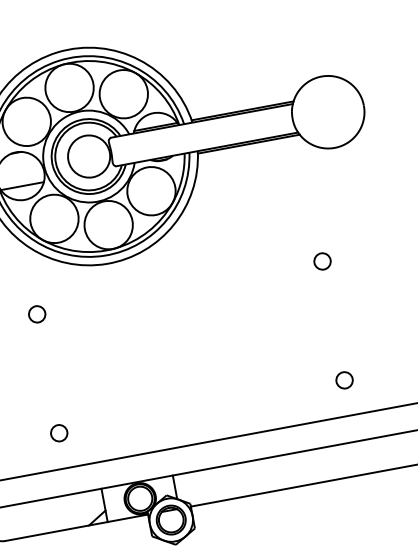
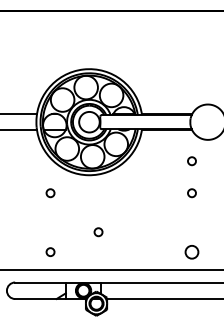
circle: (309, 197) -> (191, 161), added
circle: (148, 375) -> (98, 232), added
circle: (343, 379) -> (191, 251), size x1.6

